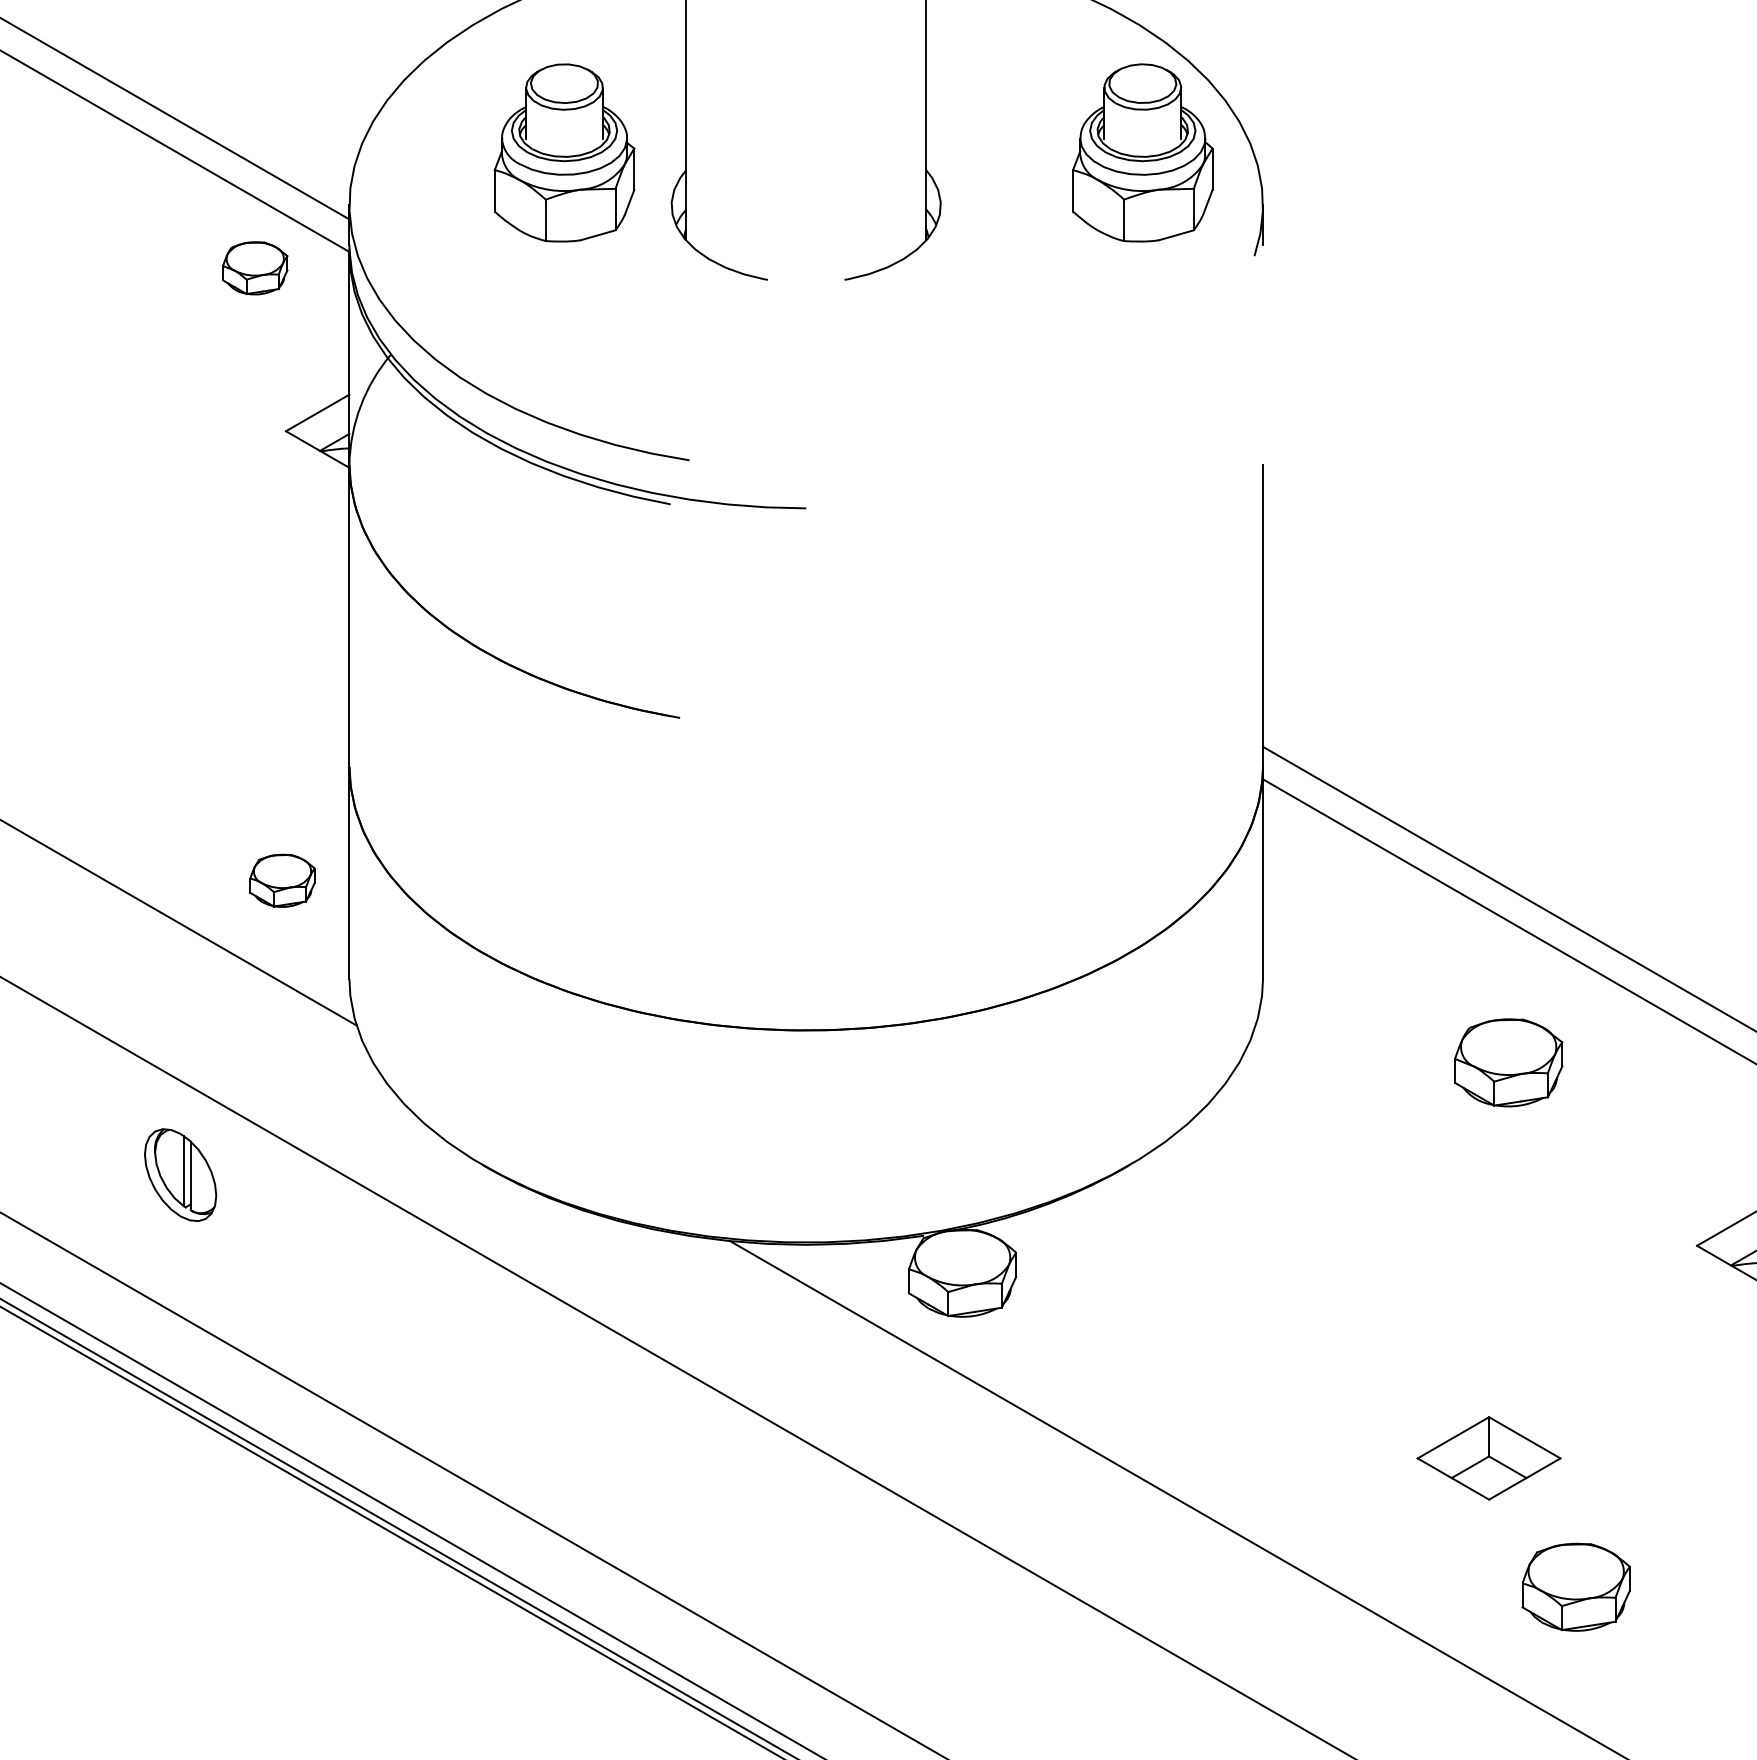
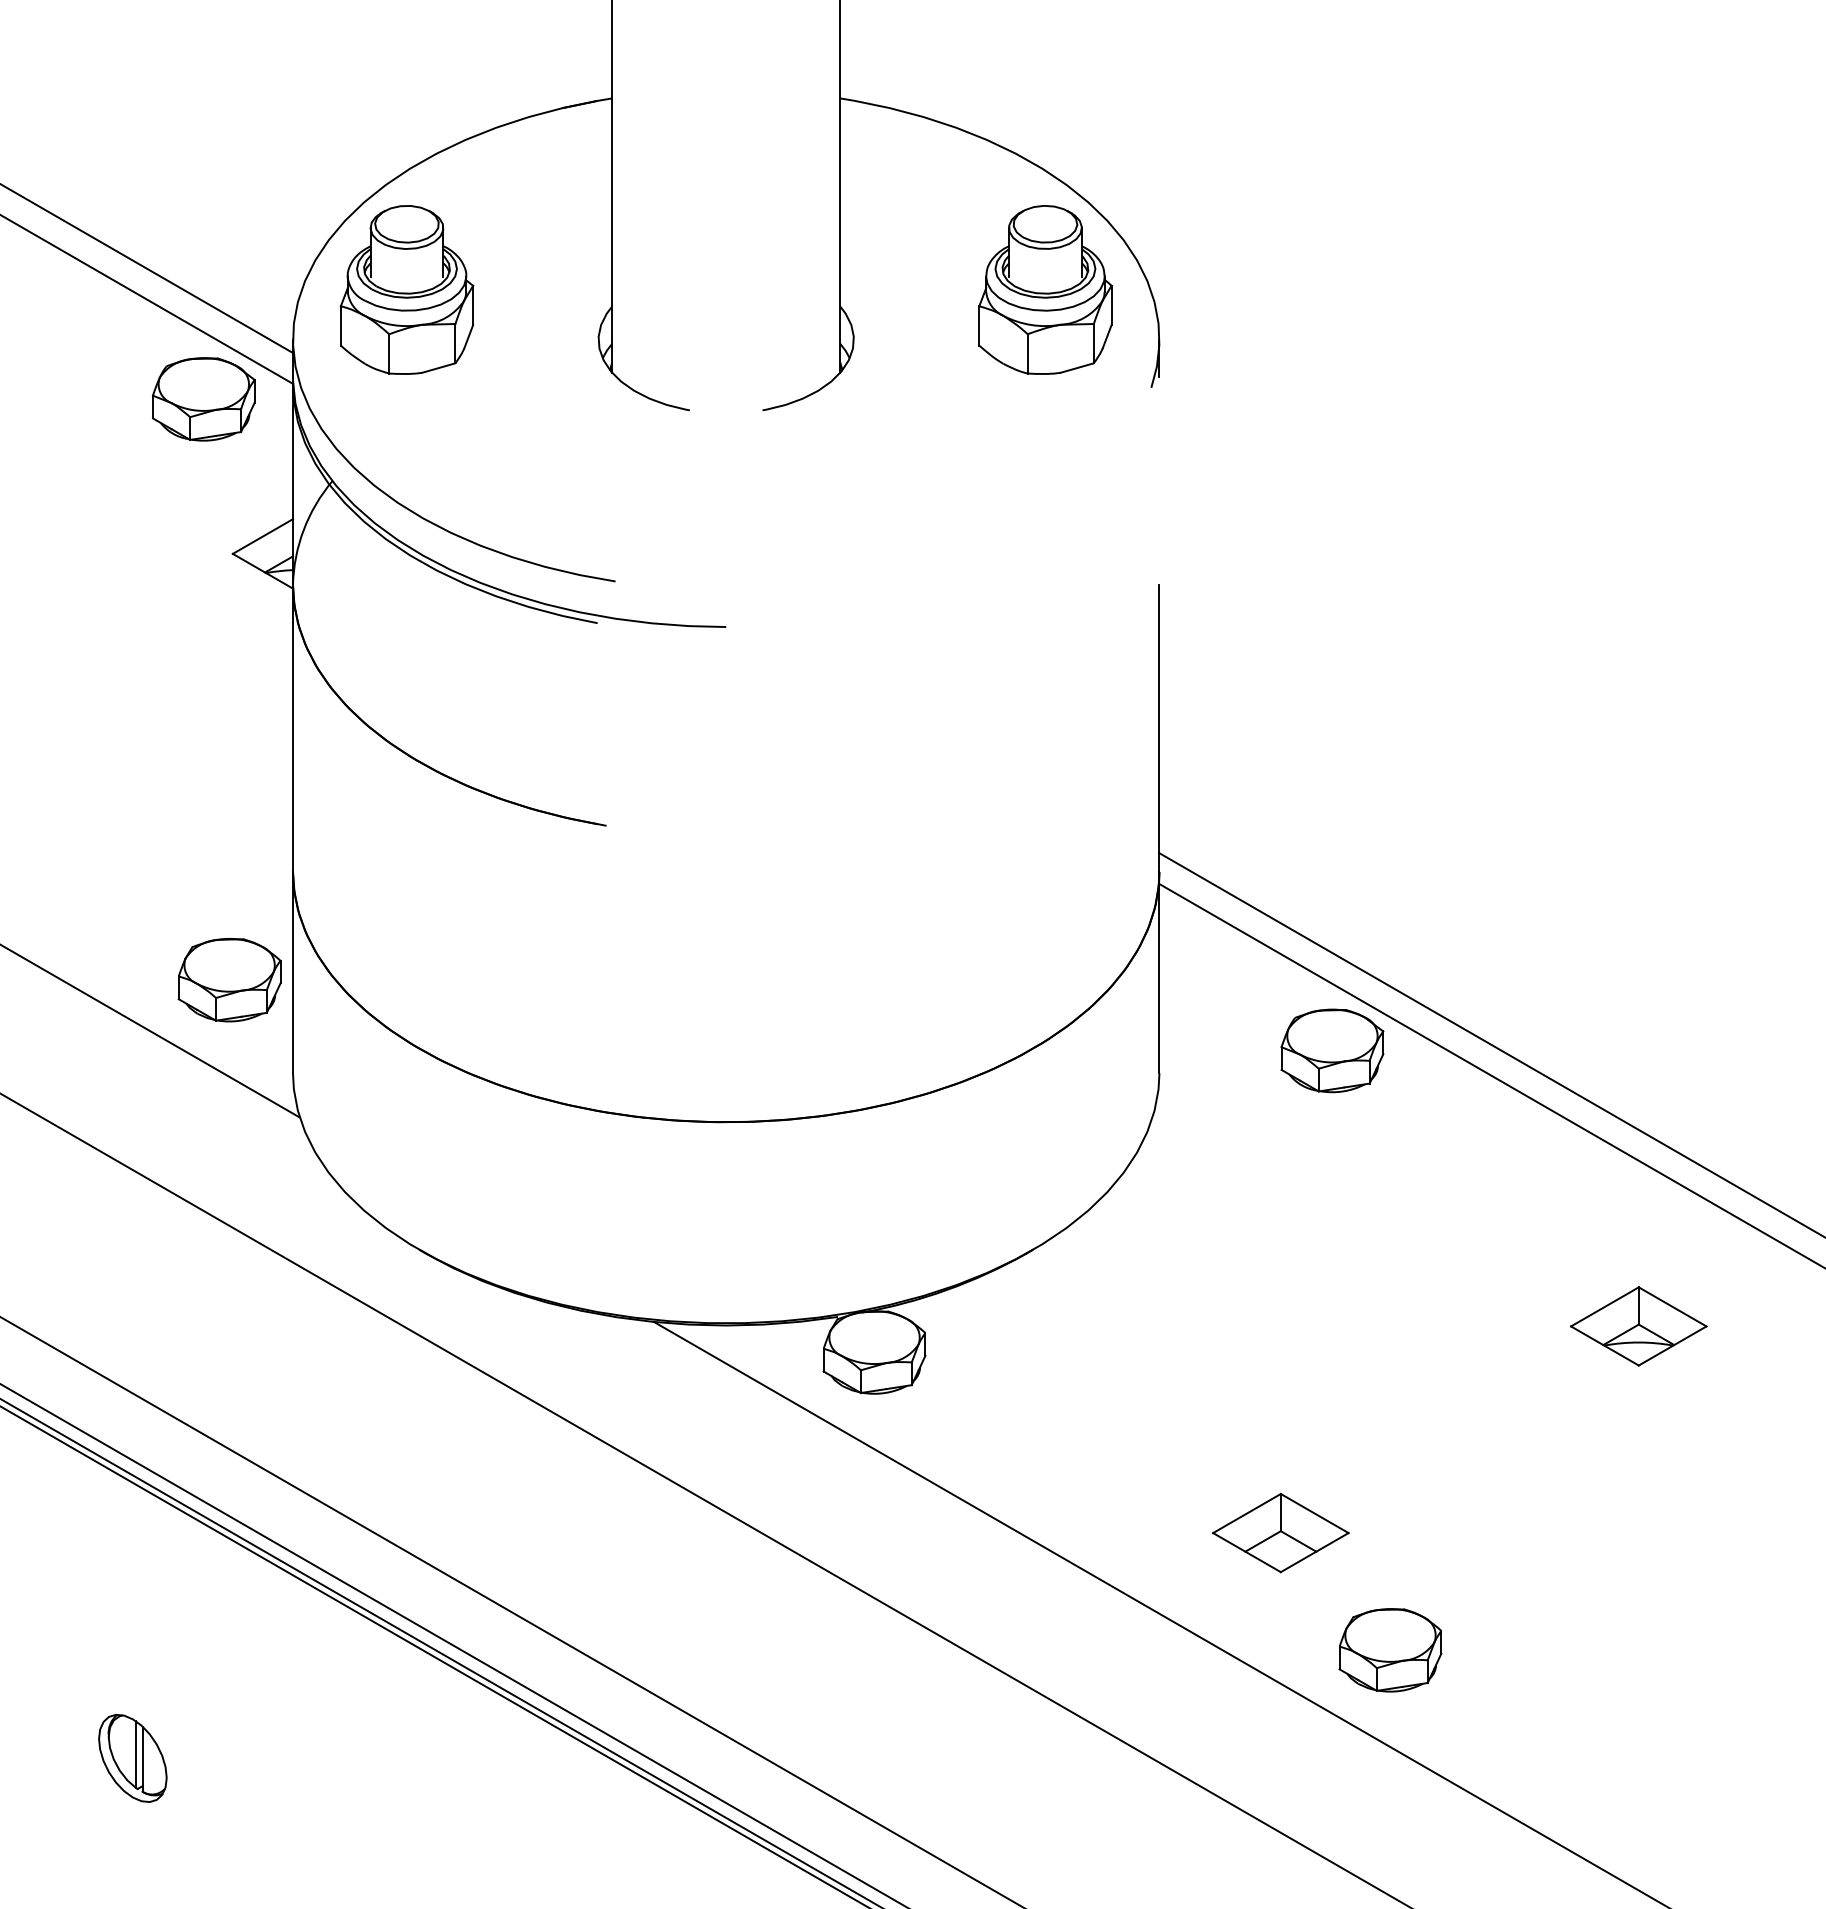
part: (564, 152) -> (406, 289), moved
part: (255, 268) -> (203, 399), size x1.67
part: (282, 881) -> (229, 980), size x1.67
part: (1508, 1062) -> (1332, 1050), moved
part: (180, 1175) -> (132, 1758), moved
part: (1488, 1457) -> (1280, 1532), moved
part: (1576, 1587) -> (1390, 1650), moved

